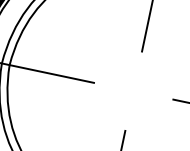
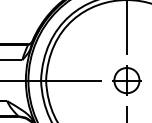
part: (133, 90) -> (126, 80), added

